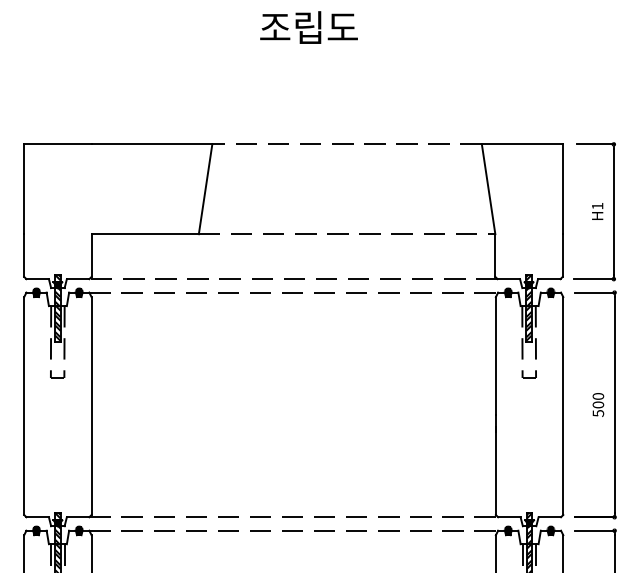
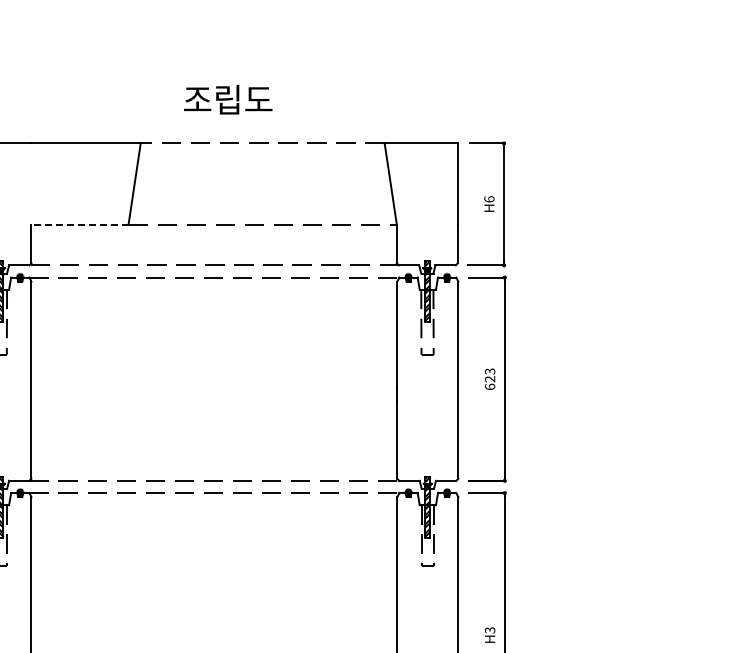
text: (309, 27) -> (228, 99), moved
text: (597, 206) -> (489, 199), H1 -> H6
line: (145, 233) -> (80, 224), solid -> dashed
text: (597, 404) -> (489, 378), 500 -> 623

